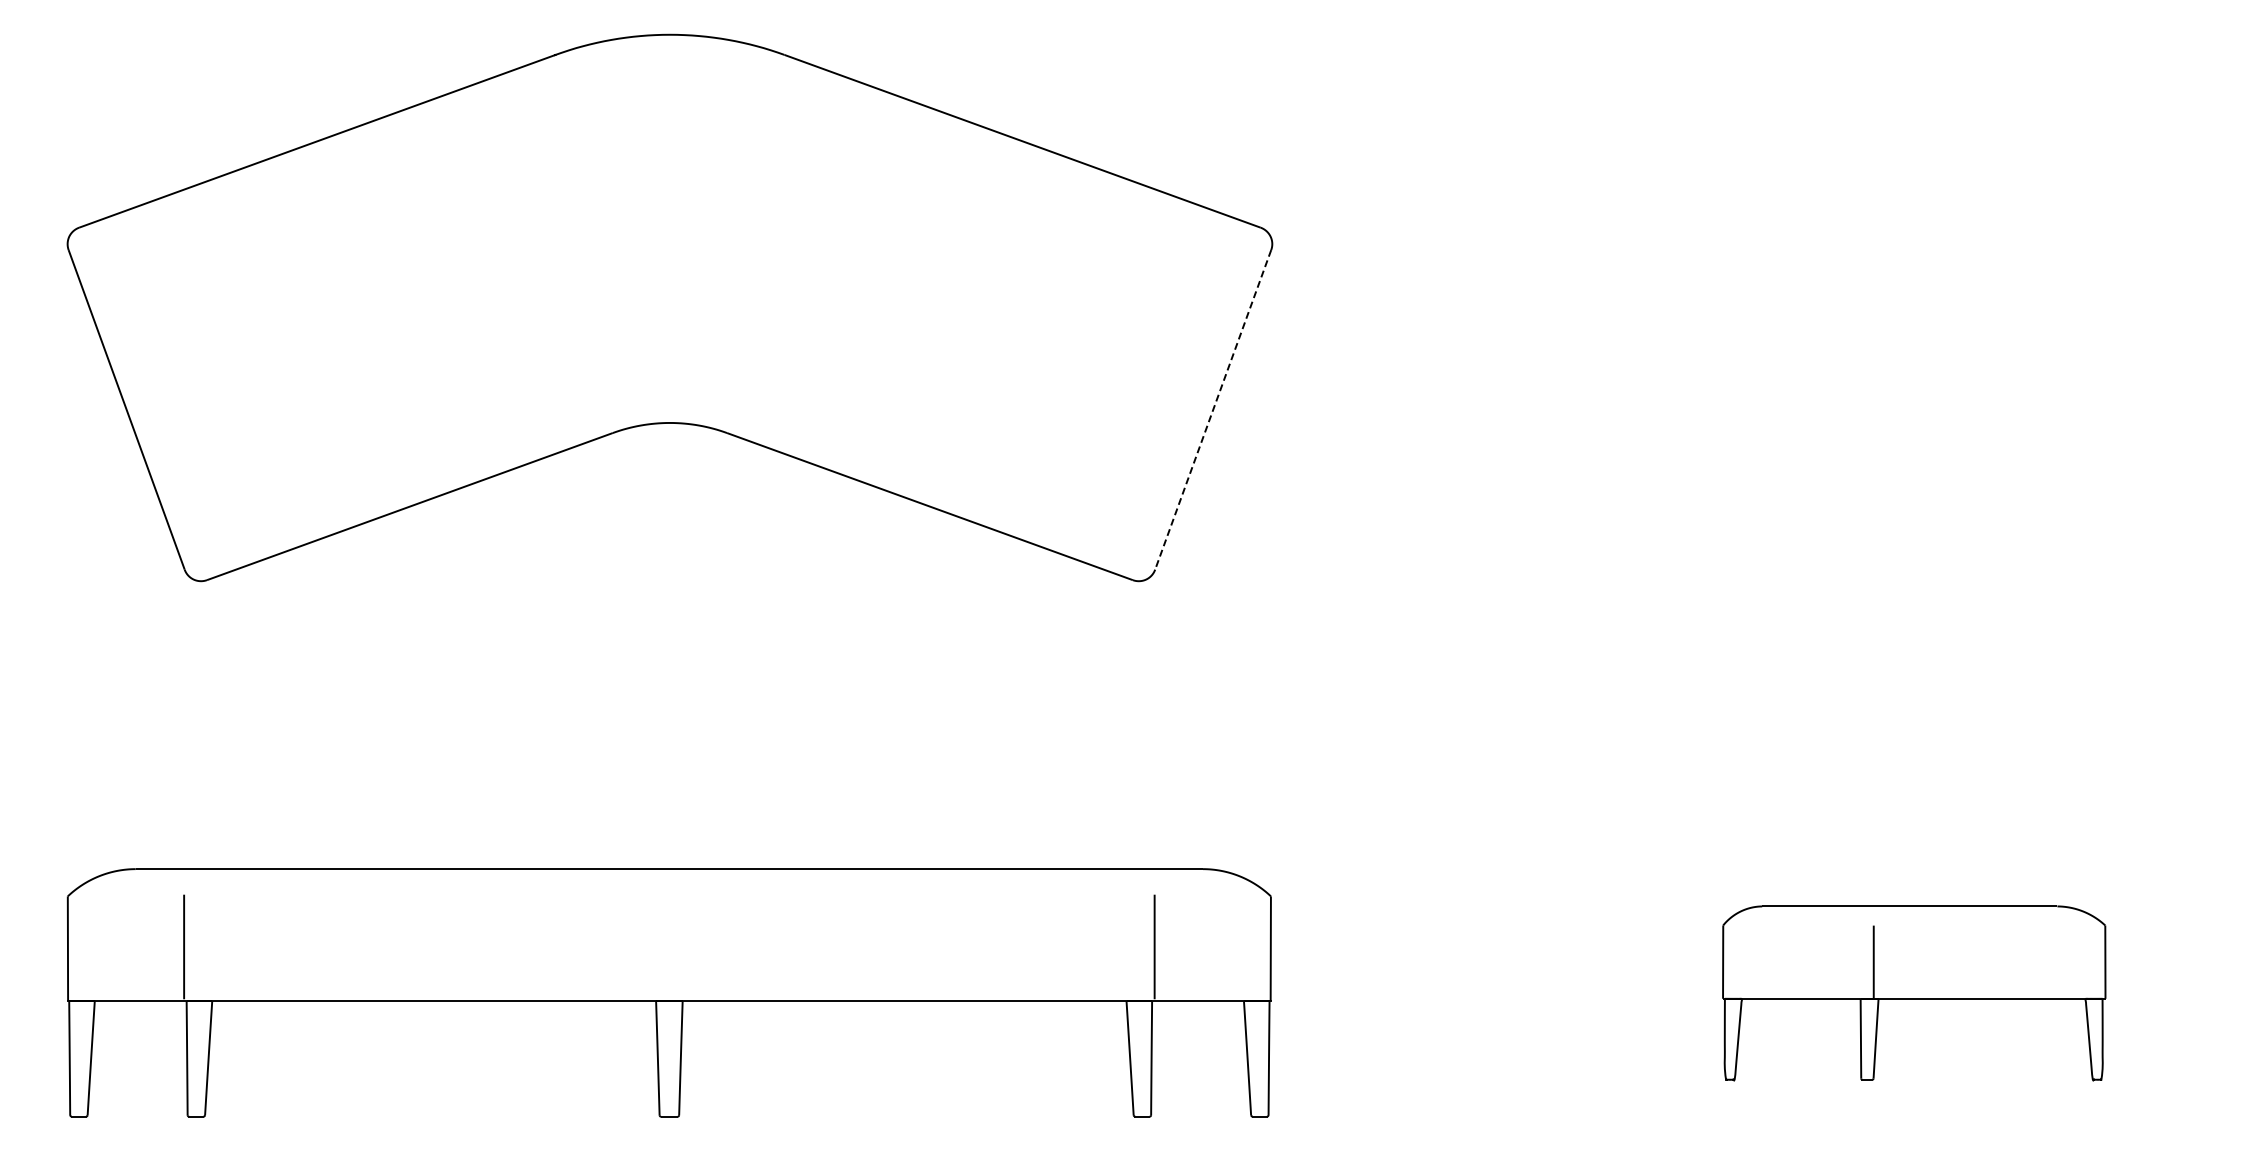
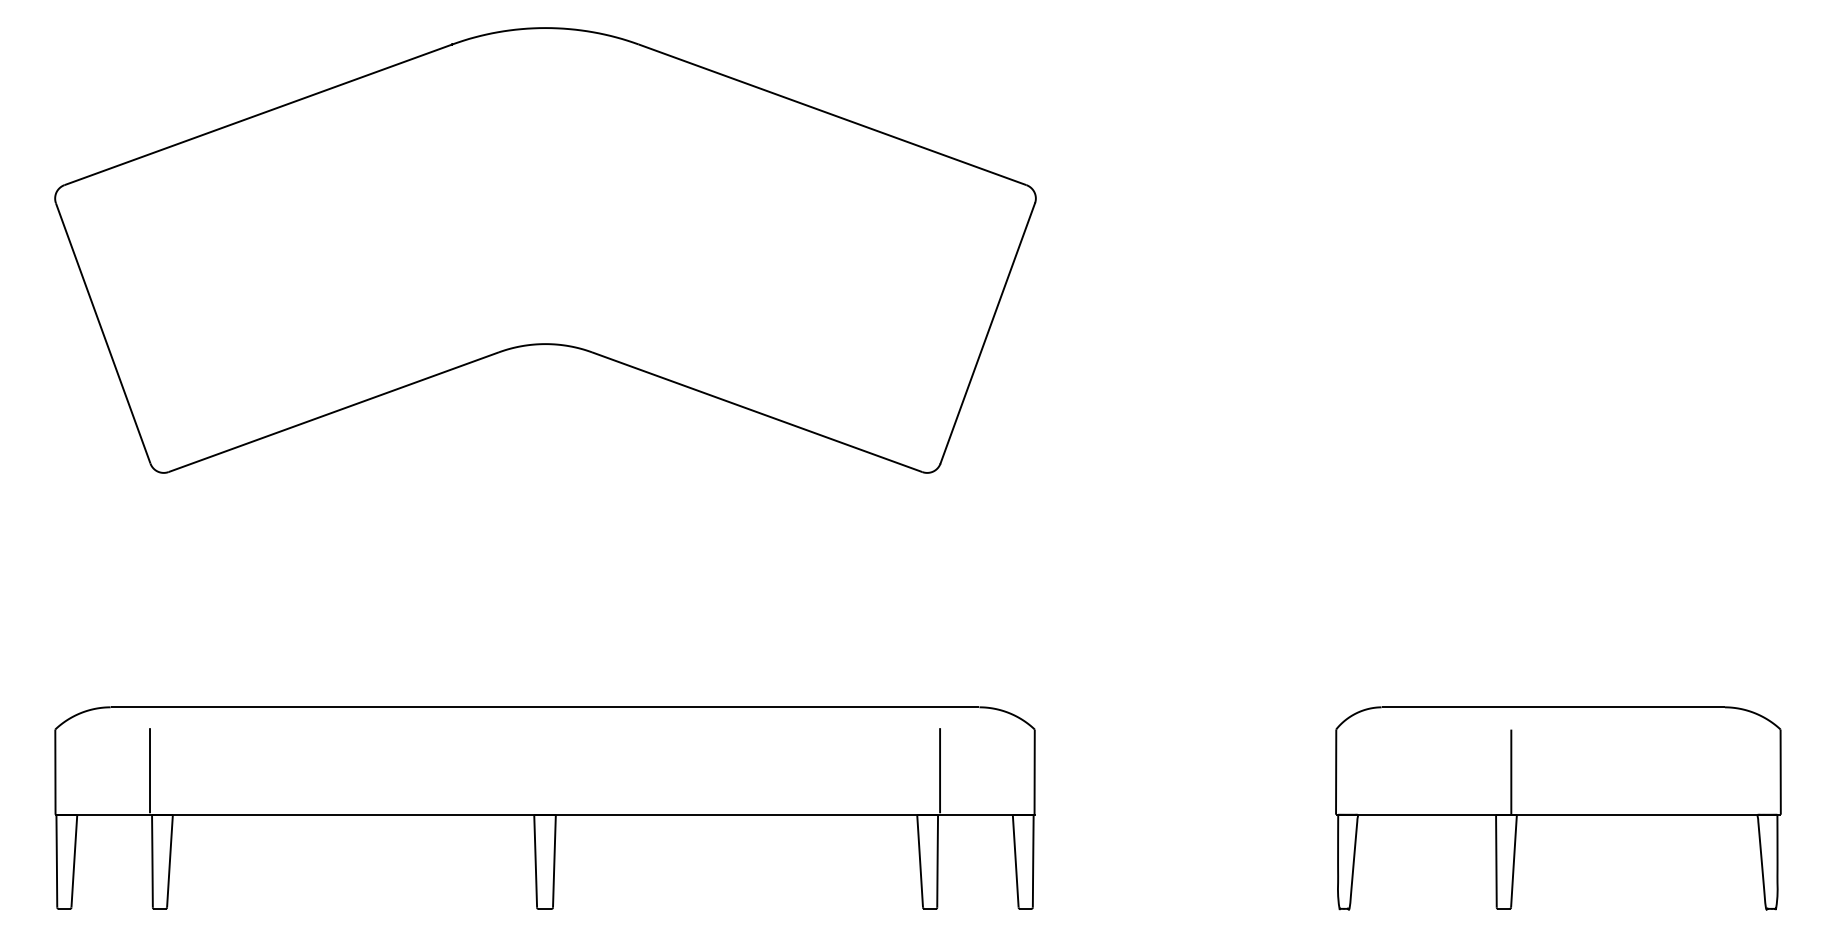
line: (1213, 409) -> (988, 333), dashed -> solid
part: (1914, 993) -> (1558, 808), size x1.43

